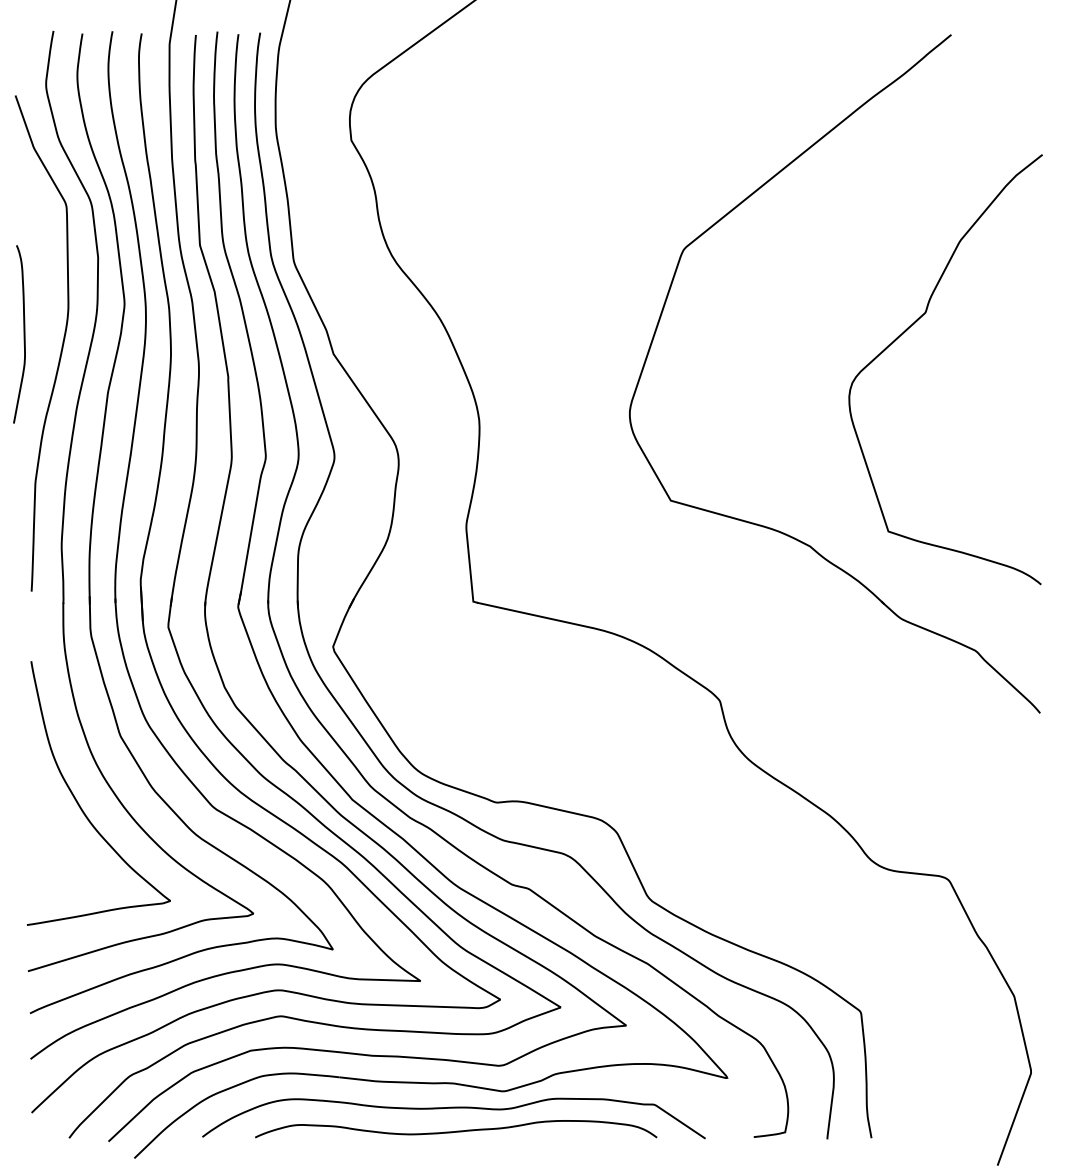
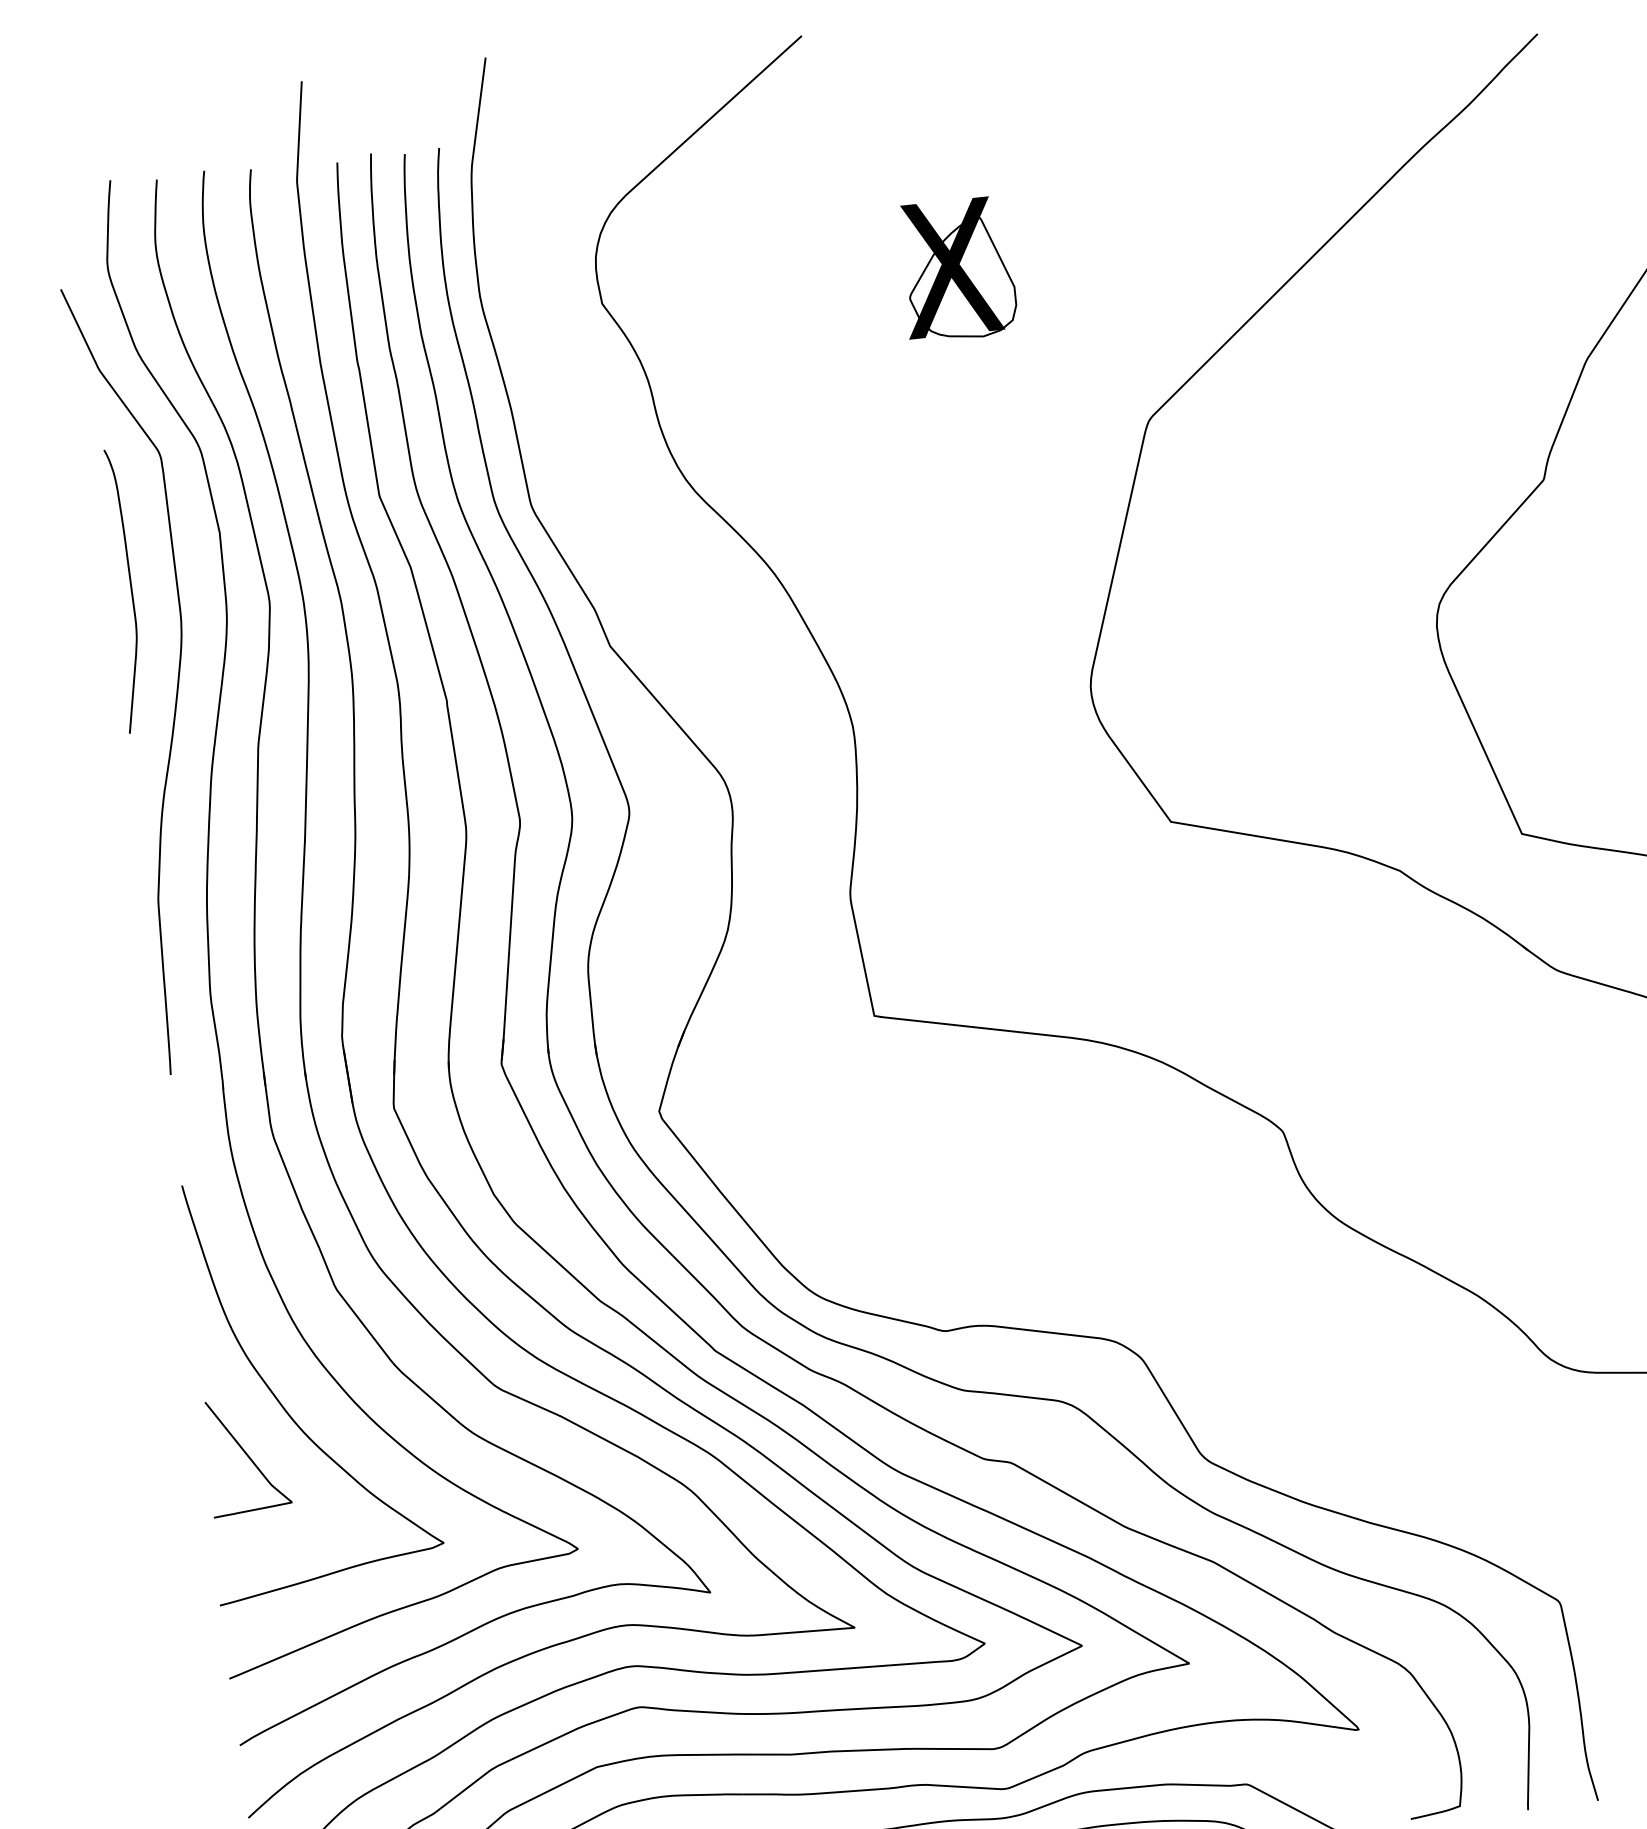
part: (574, 142) -> (957, 269), added
curve: (23, 334) -> (130, 590), moved
curve: (54, 833) -> (248, 1455), added

